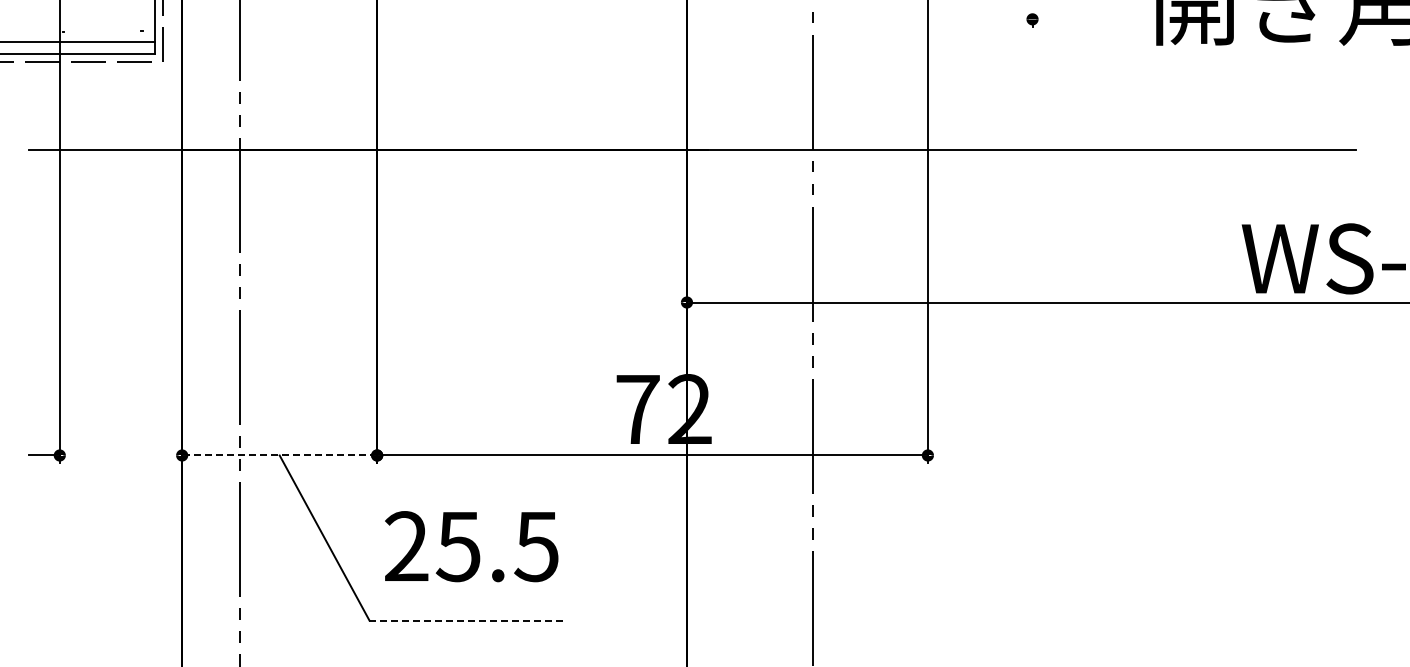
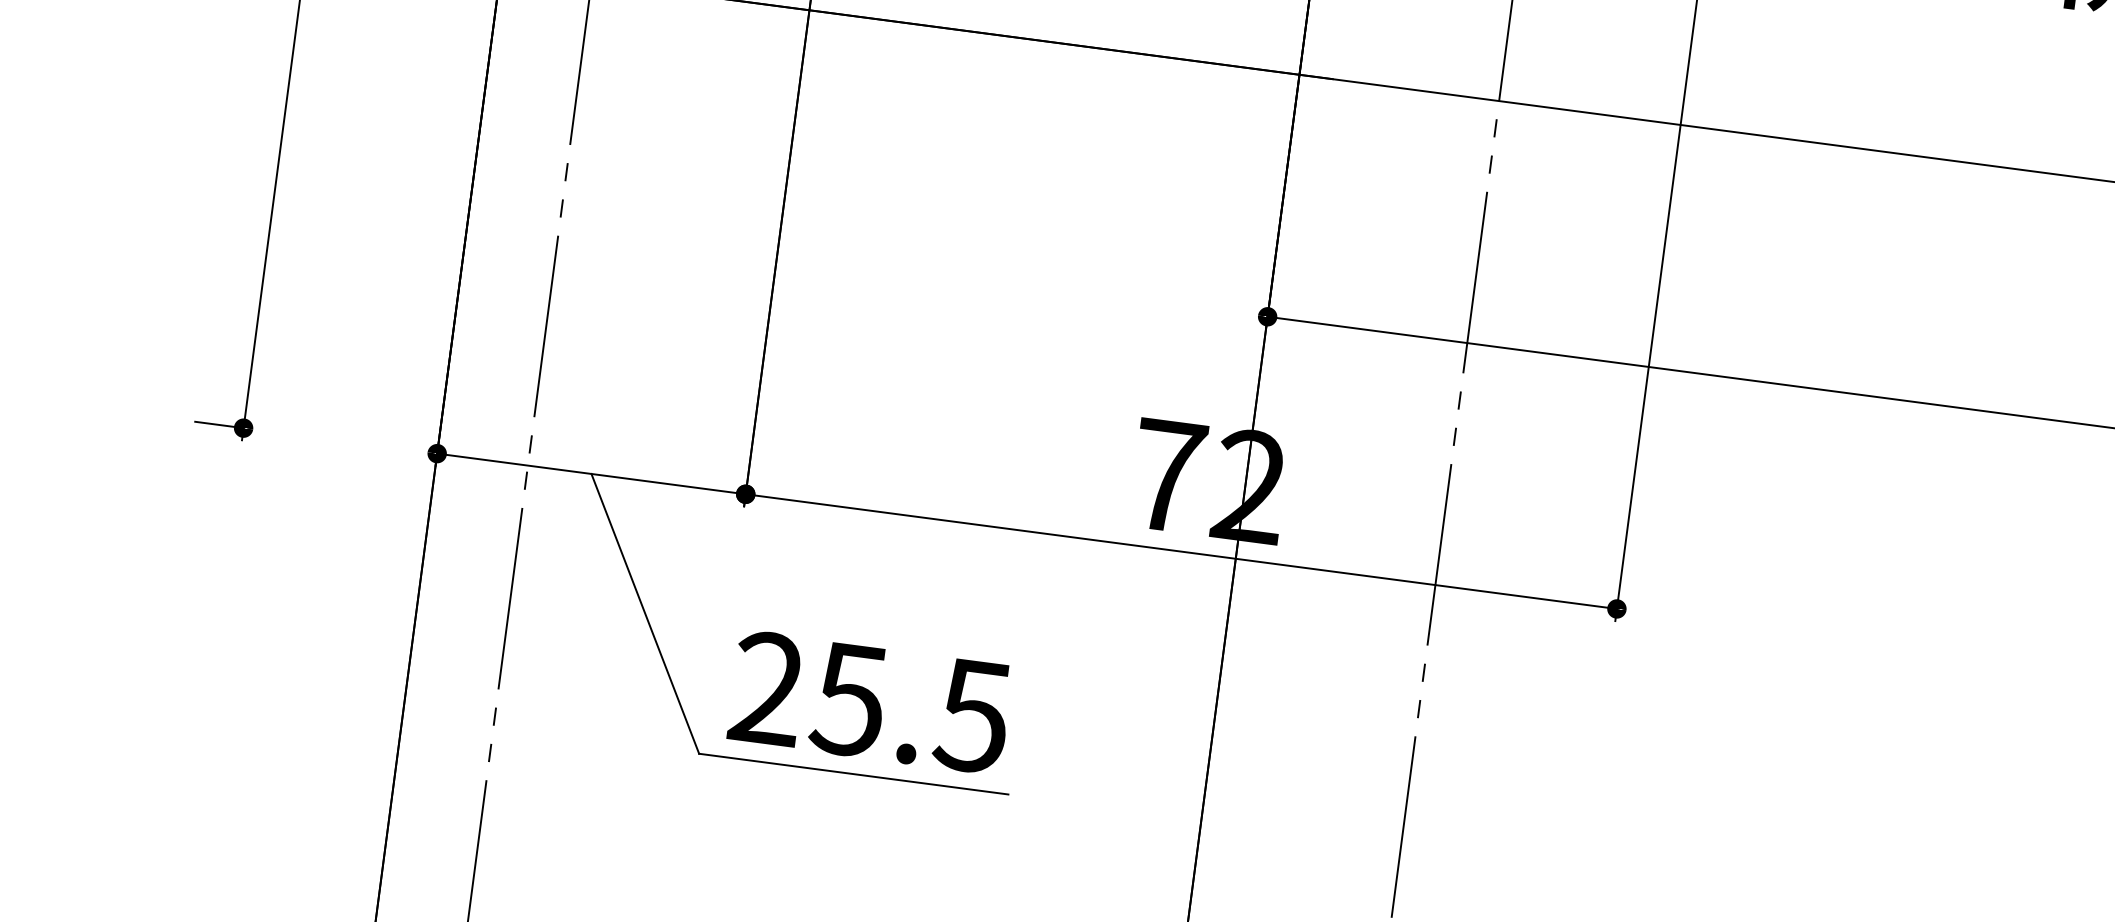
line: (279, 455) -> (591, 473), dashed -> solid
text: (471, 546) -> (870, 702), moved
line: (467, 620) -> (854, 774), dashed -> solid

